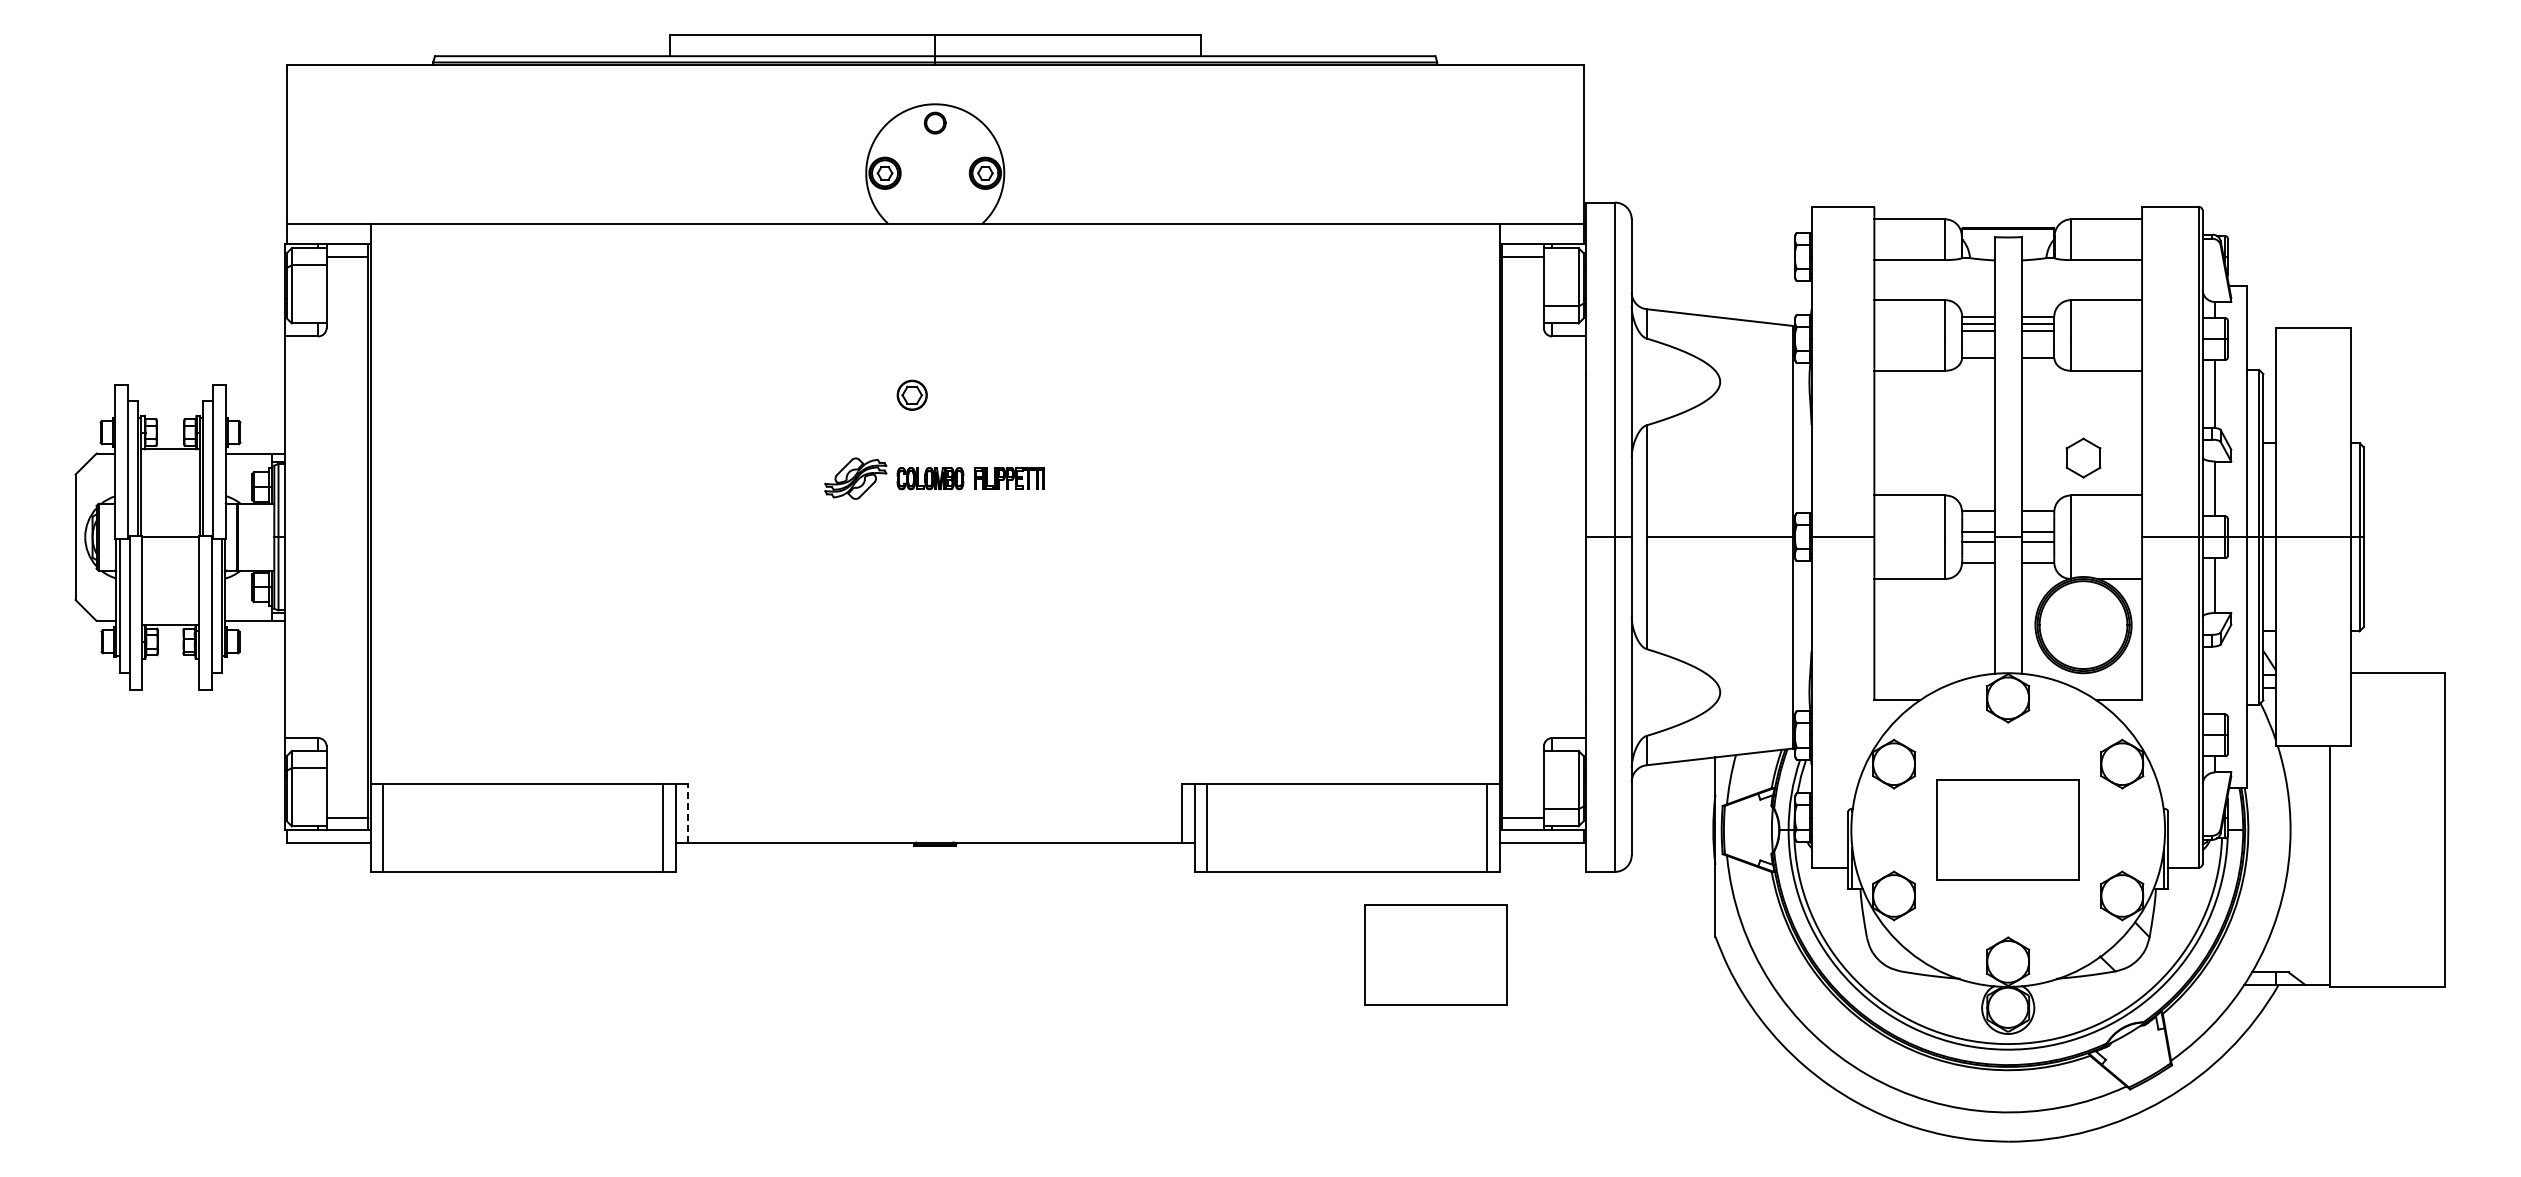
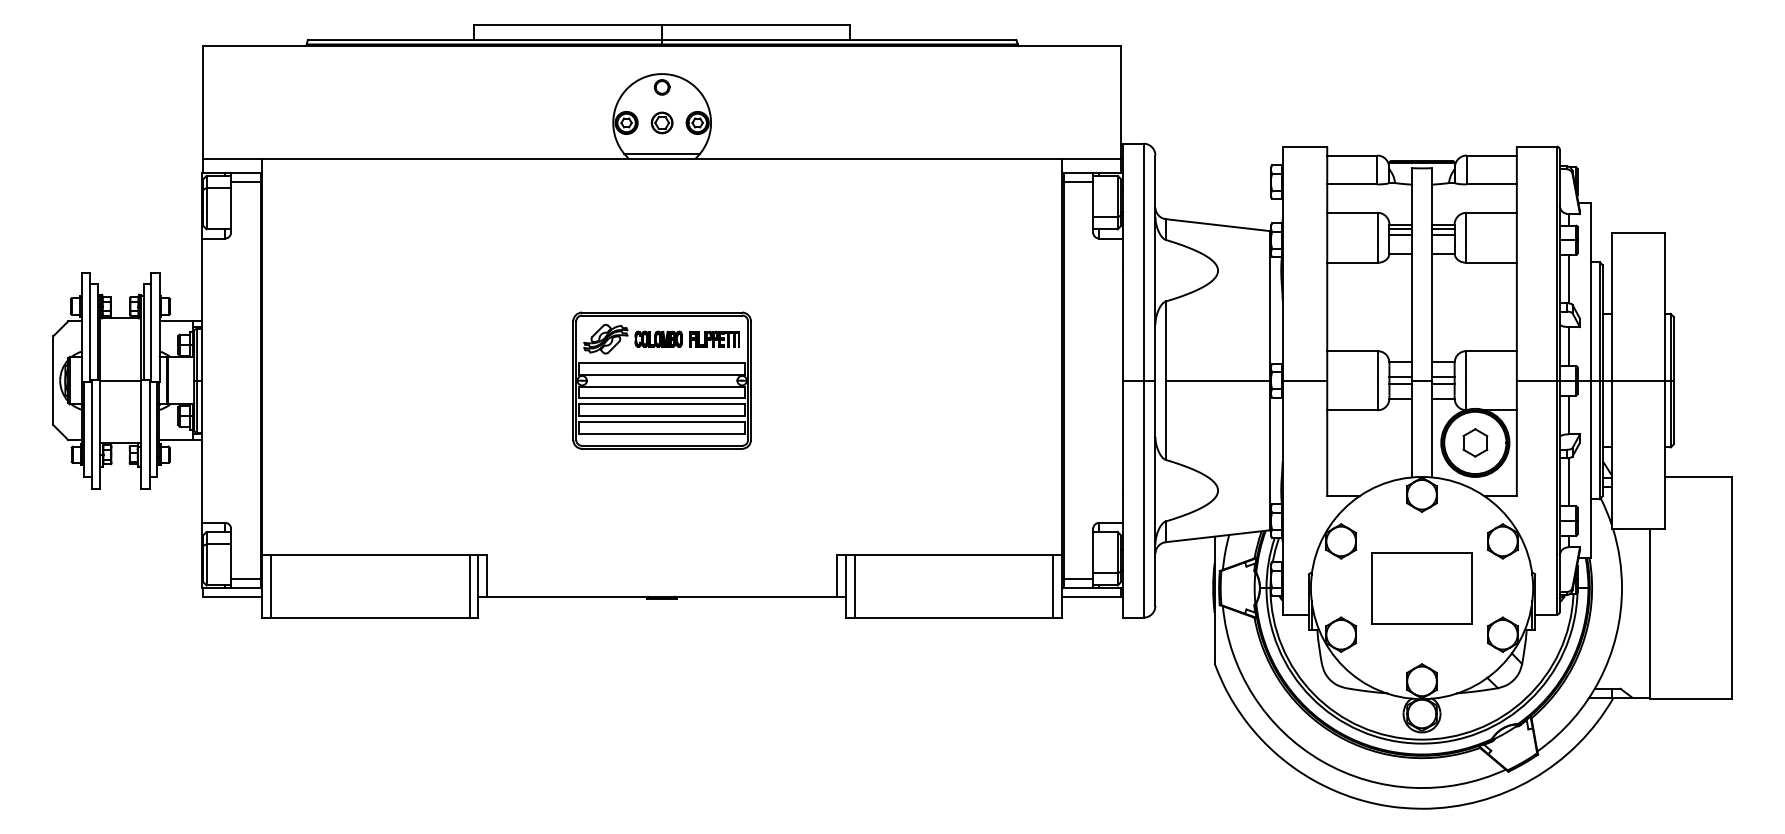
line: (935, 217) -> (662, 154), added
part: (911, 394) -> (661, 122), moved
part: (2083, 457) -> (1475, 442), moved
part: (934, 537) -> (661, 380), added
line: (2215, 680) -> (1568, 482), added
line: (688, 812) -> (487, 575), dashed -> solid
part: (1435, 954) -> (1016, 676), removed

